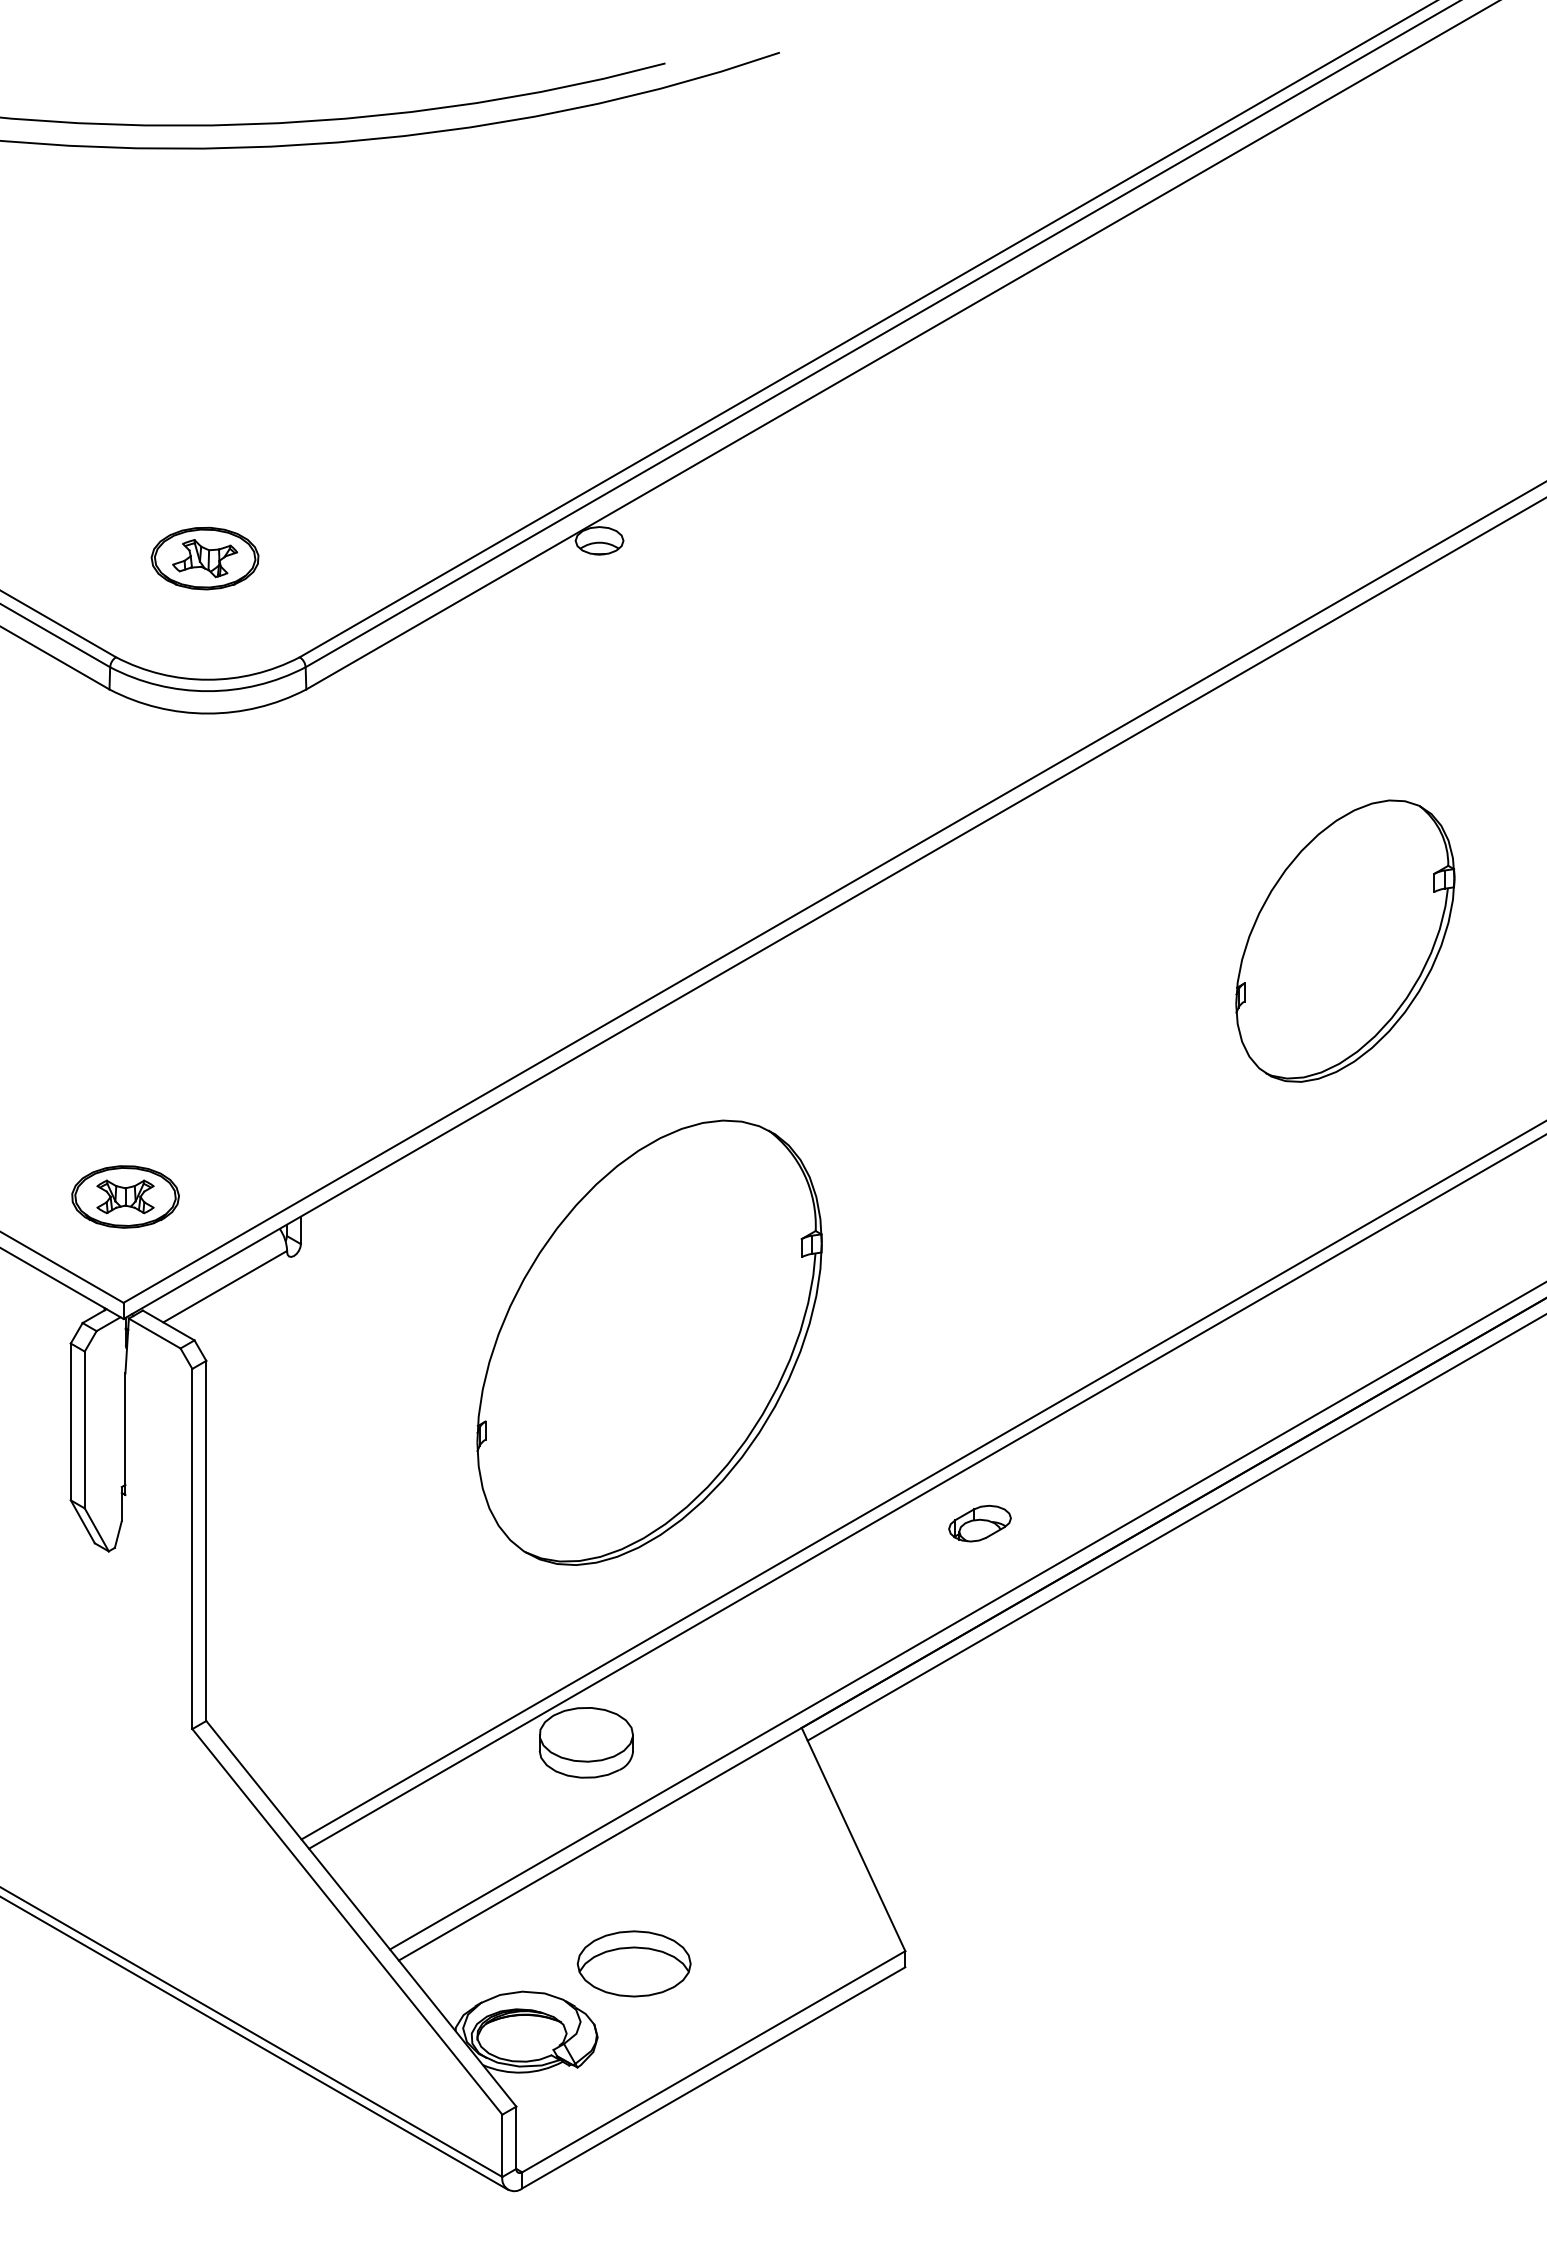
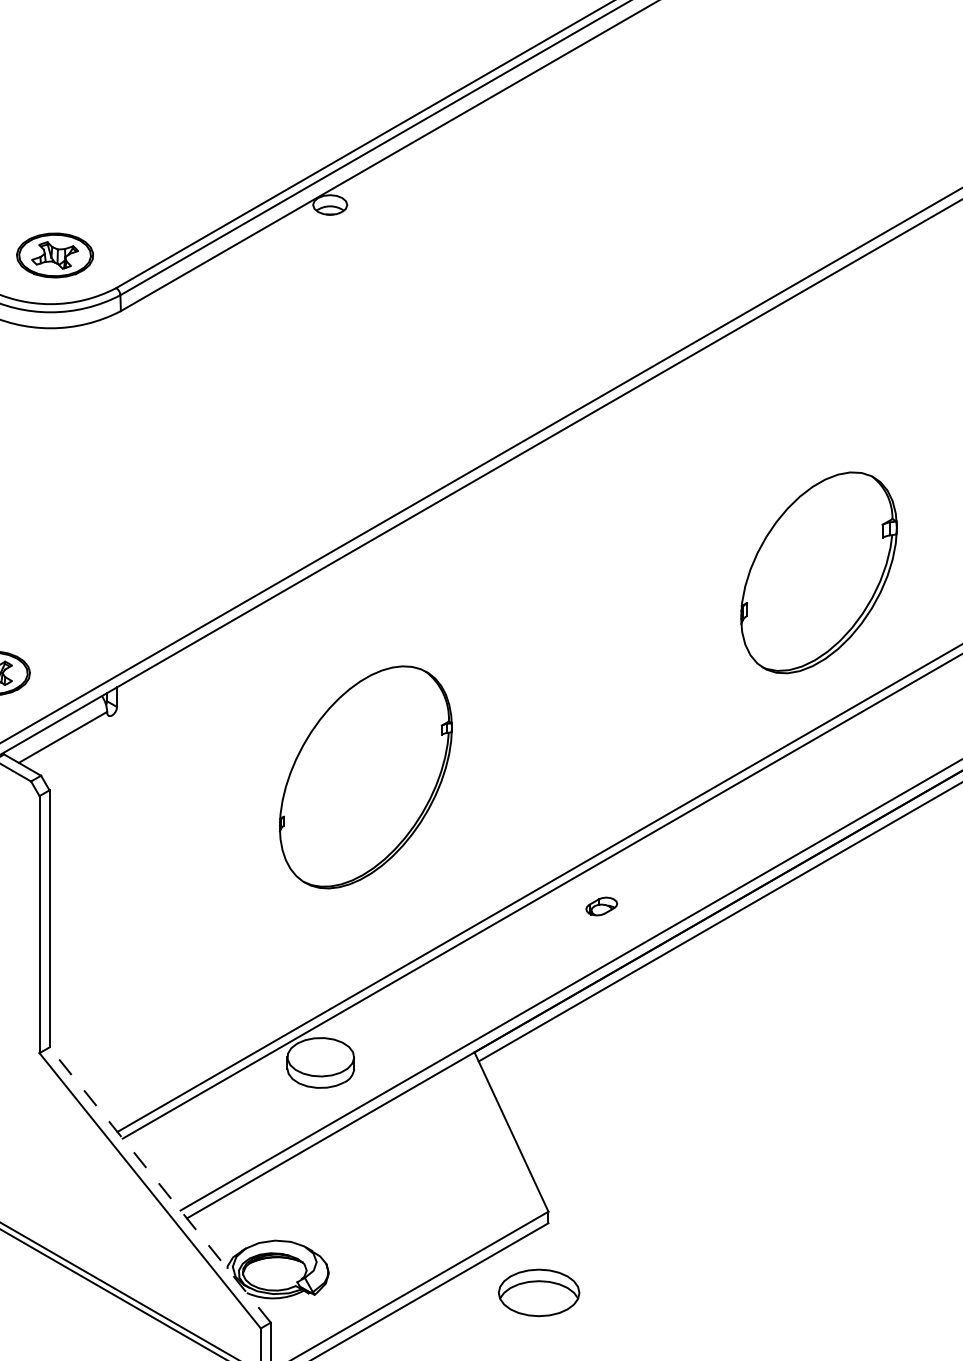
part: (204, 558) -> (54, 255), moved
part: (1345, 940) -> (819, 572), moved
part: (649, 1342) -> (365, 777), size x0.7
part: (979, 1523) -> (601, 906), size x0.7
line: (361, 1913) -> (160, 1184), solid -> dashed
part: (633, 1963) -> (538, 1292), moved

